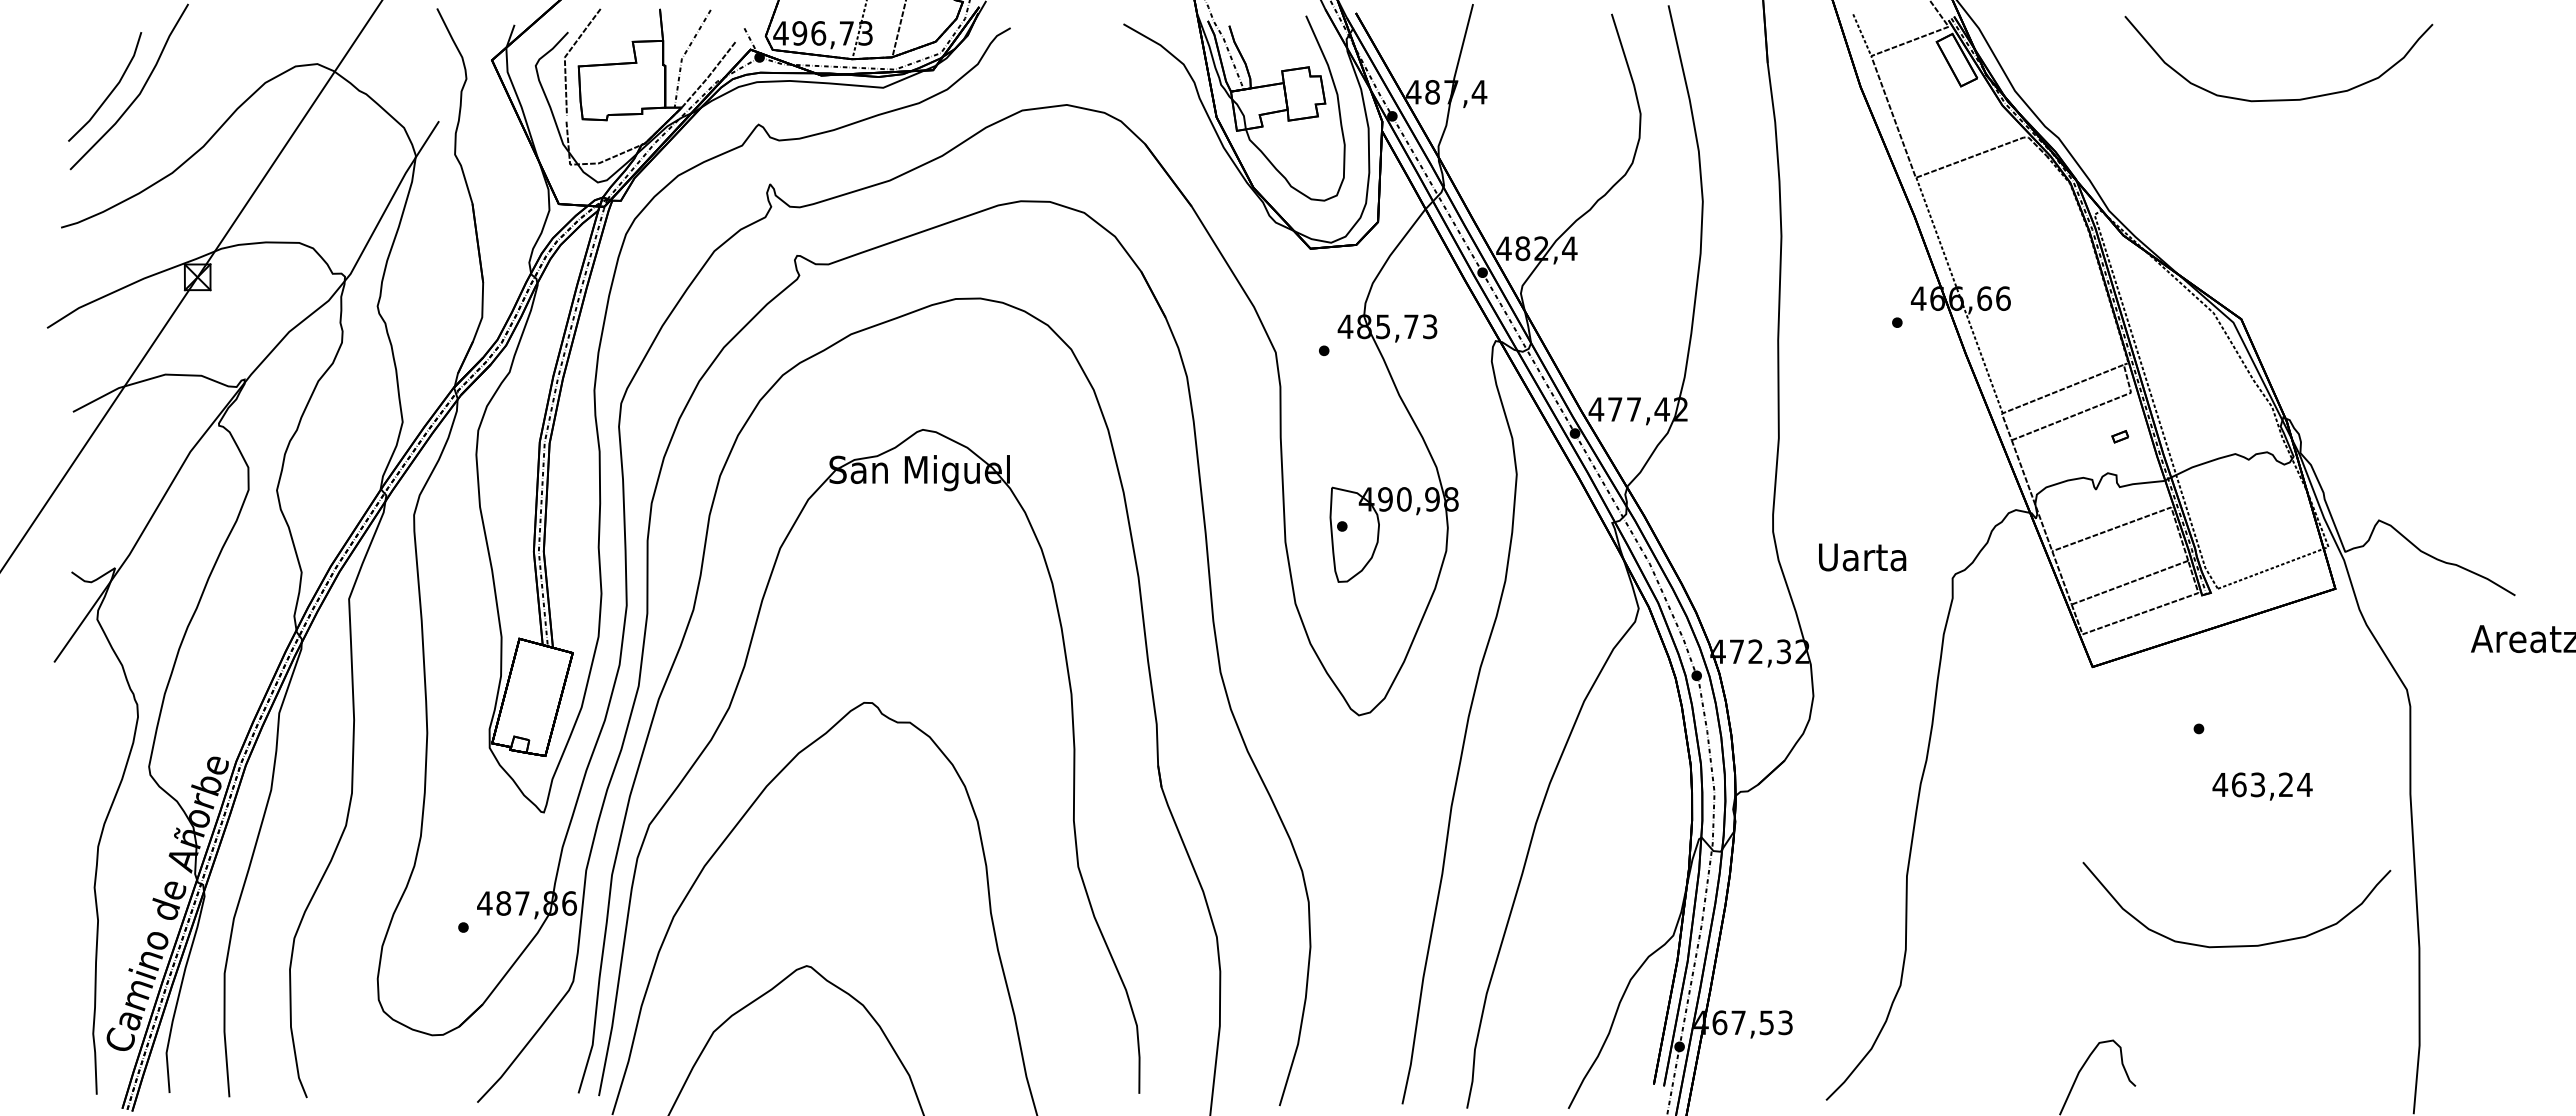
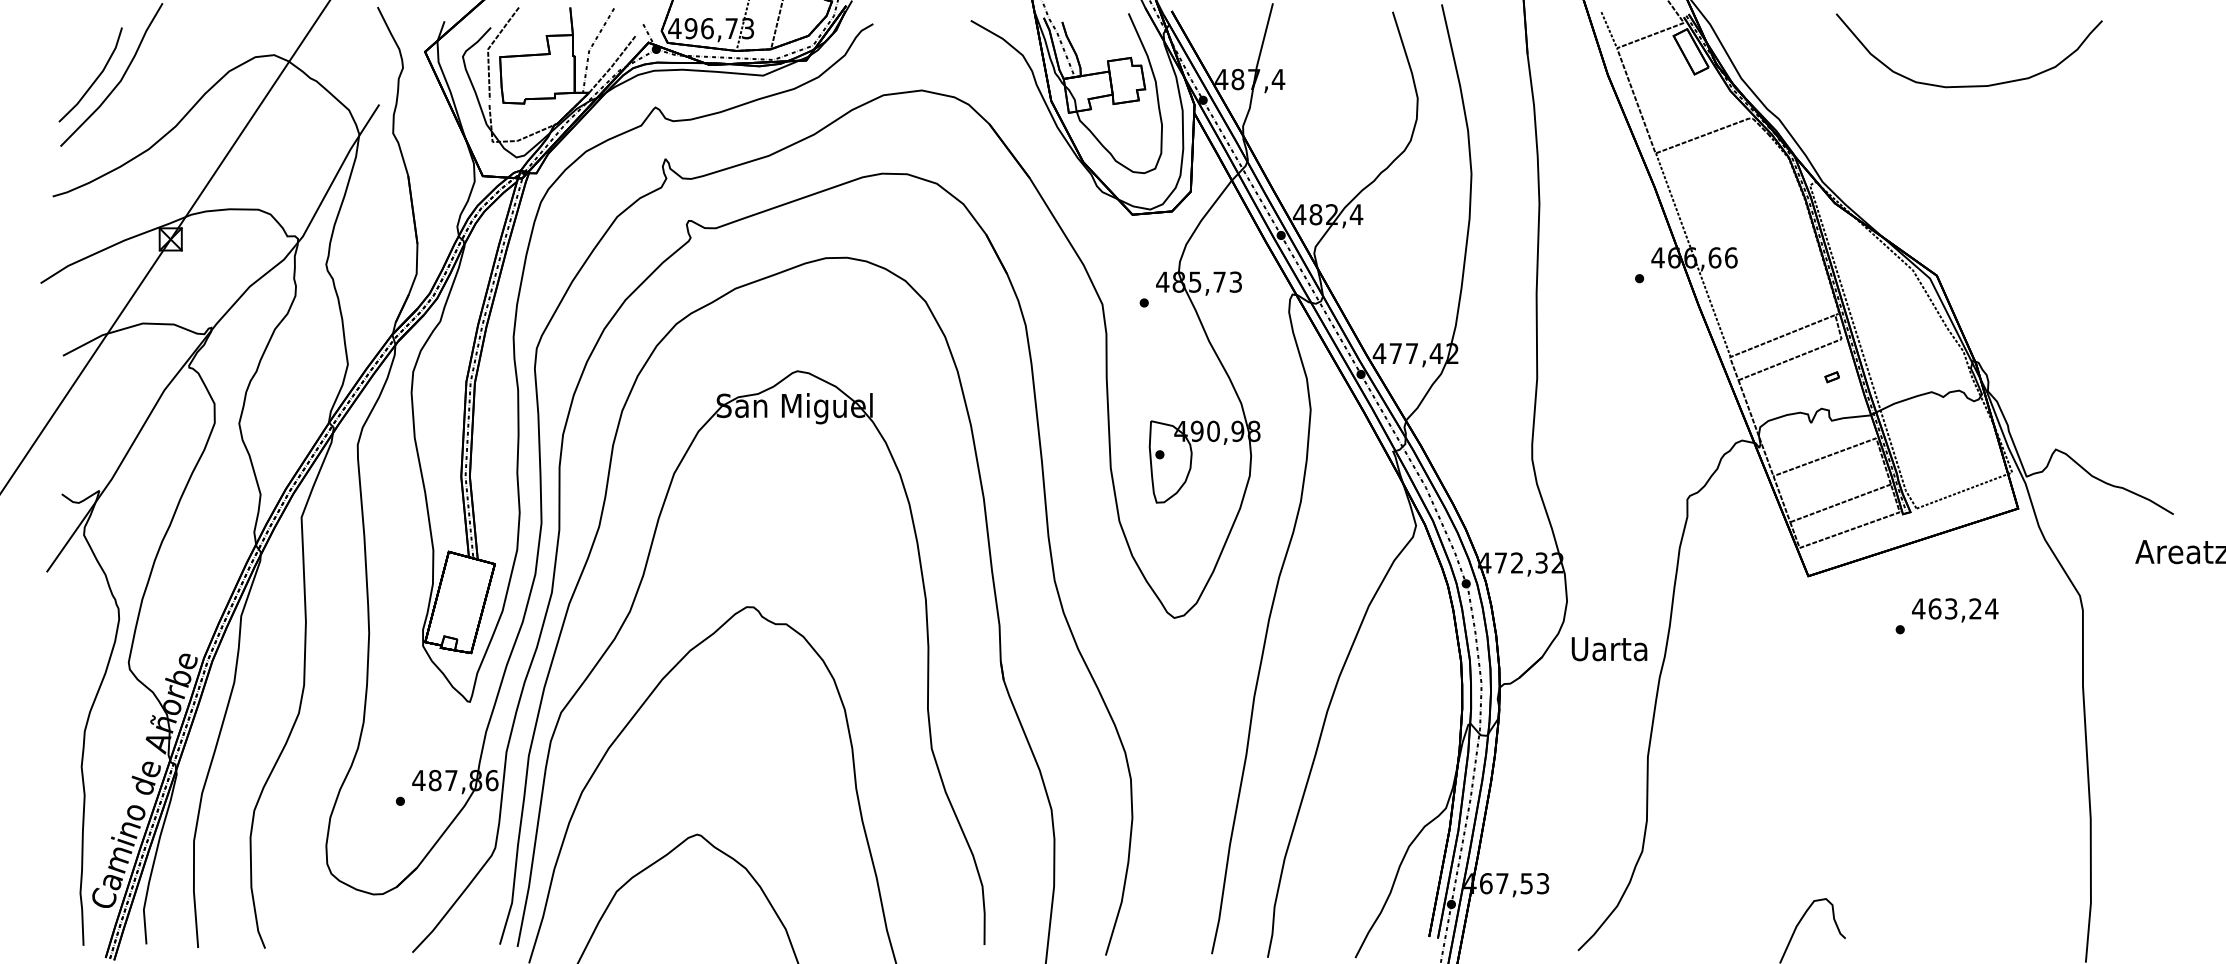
text: (1862, 557) -> (1609, 649), moved
text: (2262, 786) -> (1955, 610), moved
curve: (2236, 945) -> (1932, 816), removed

